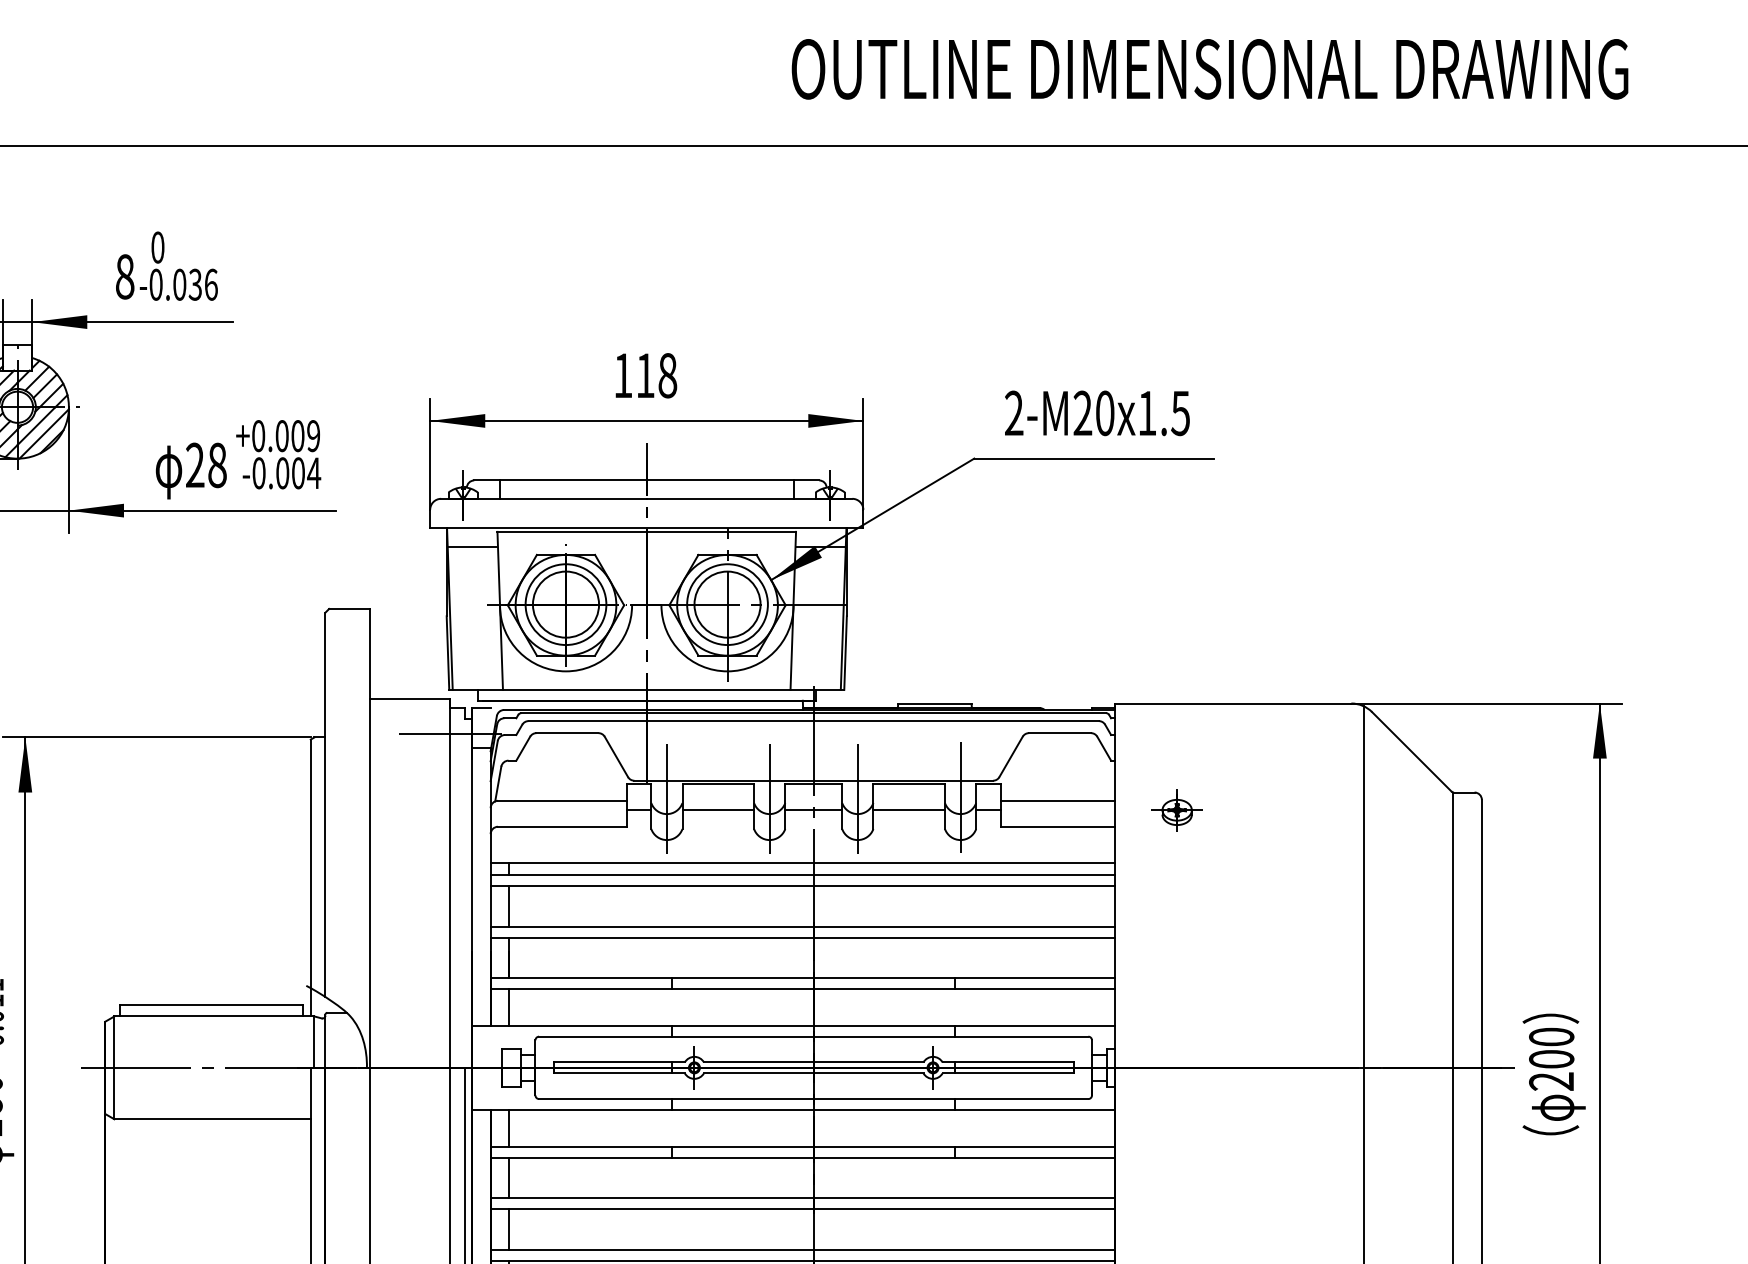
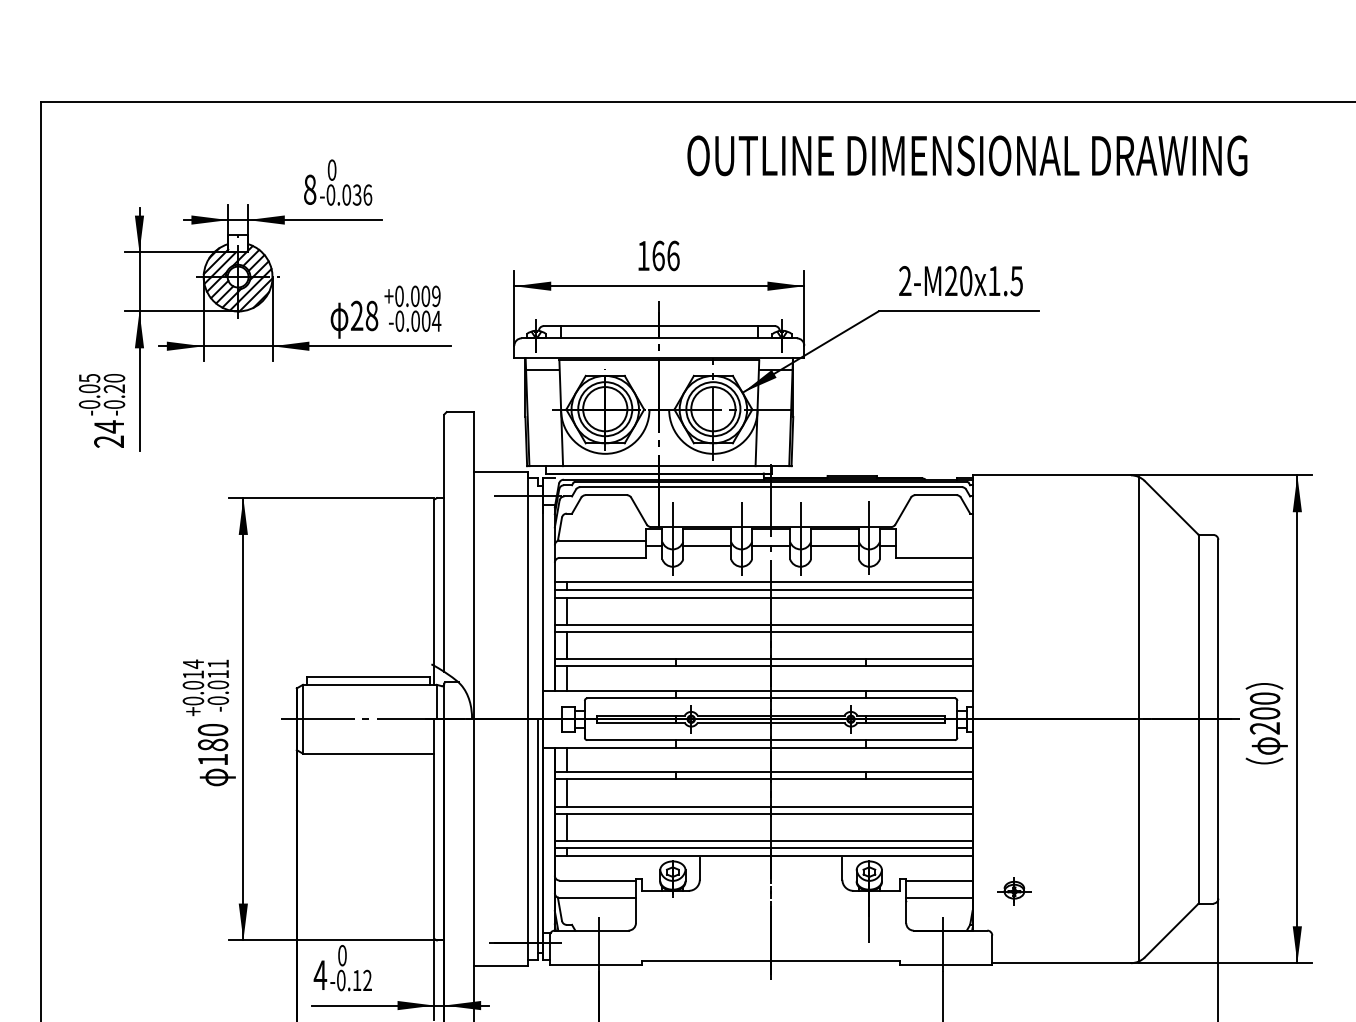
text: (1210, 68) -> (967, 155), moved
text: (655, 375) -> (665, 255), 118 -> 166
line: (1057, 800) -> (934, 540), removed
part: (1177, 809) -> (1014, 546), removed

